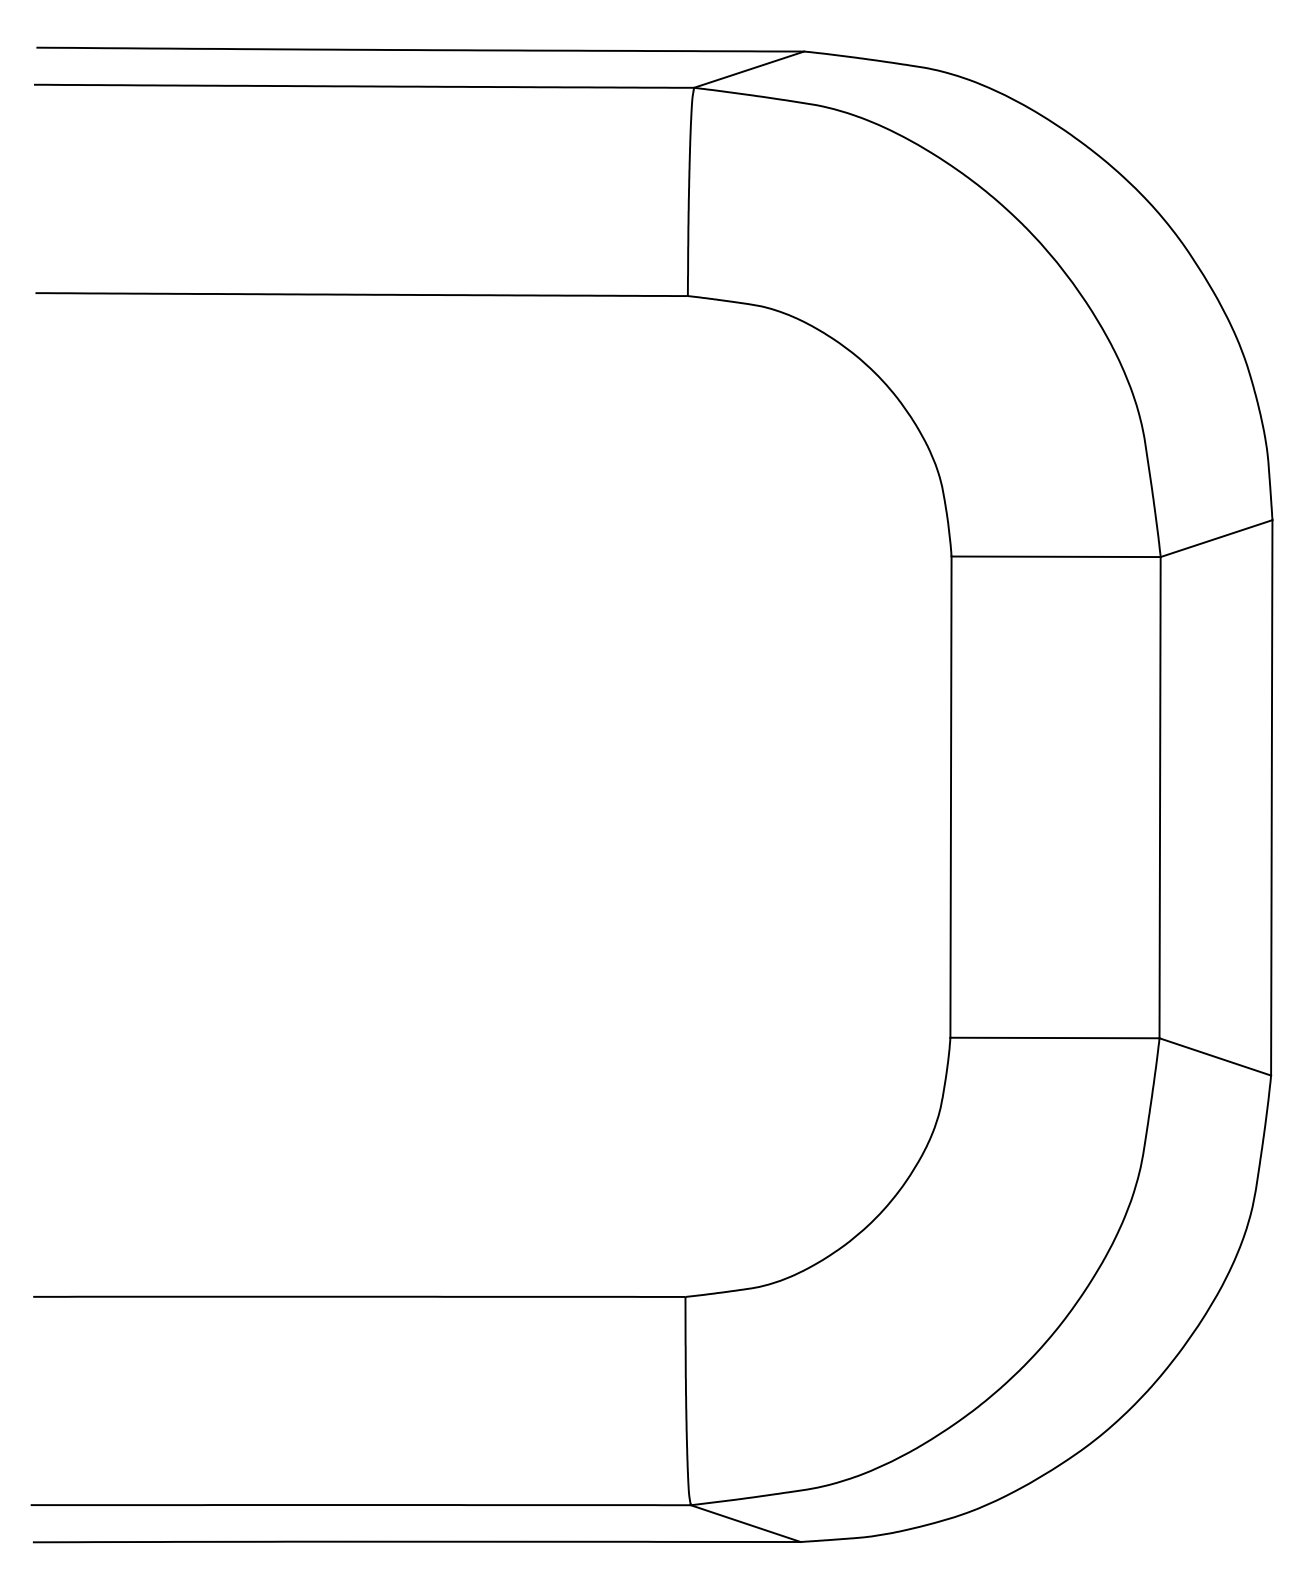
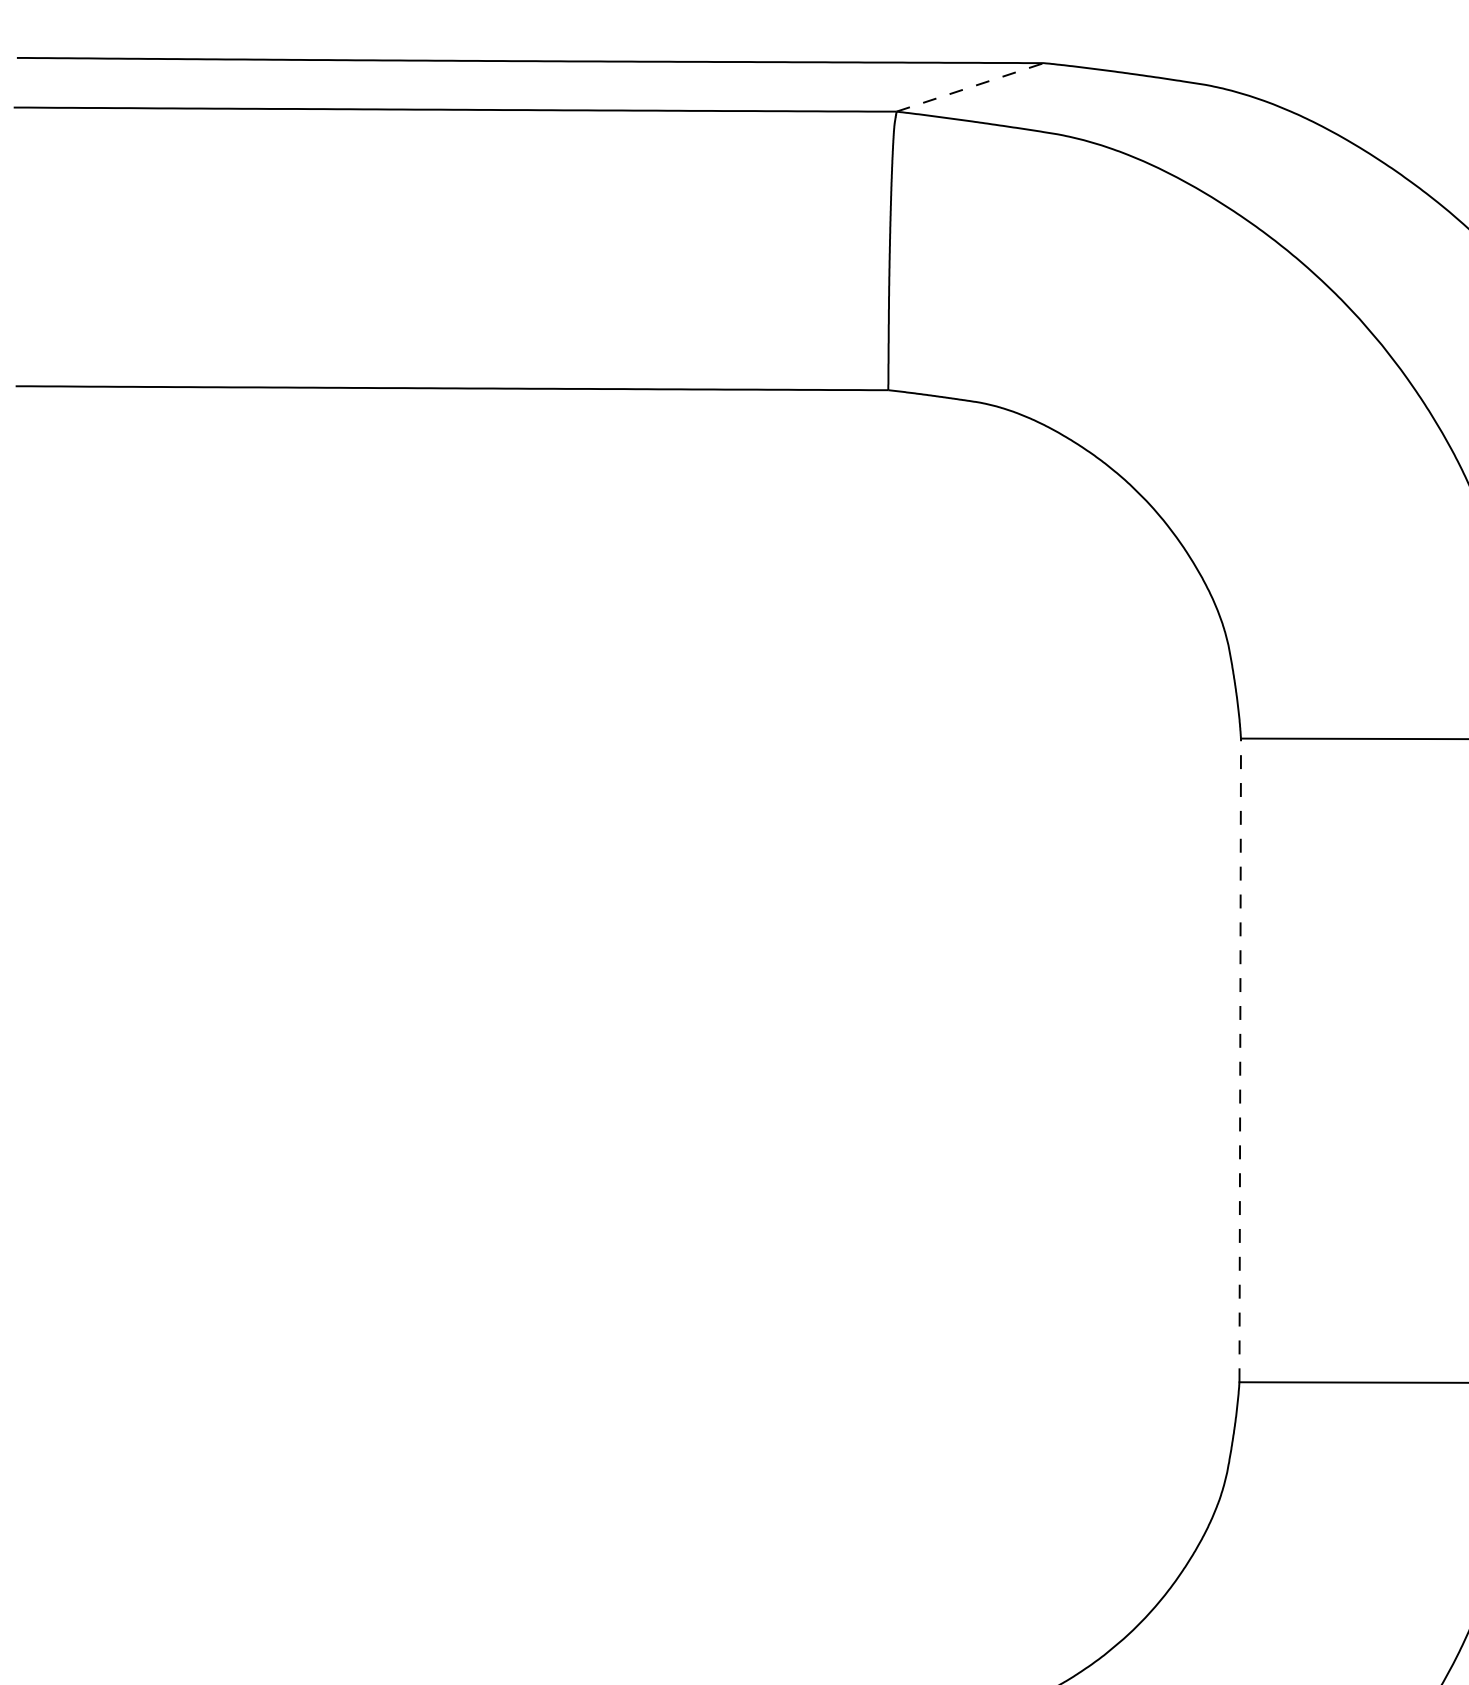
line: (749, 69) -> (970, 87), solid -> dashed
line: (950, 797) -> (1239, 1060), solid -> dashed

